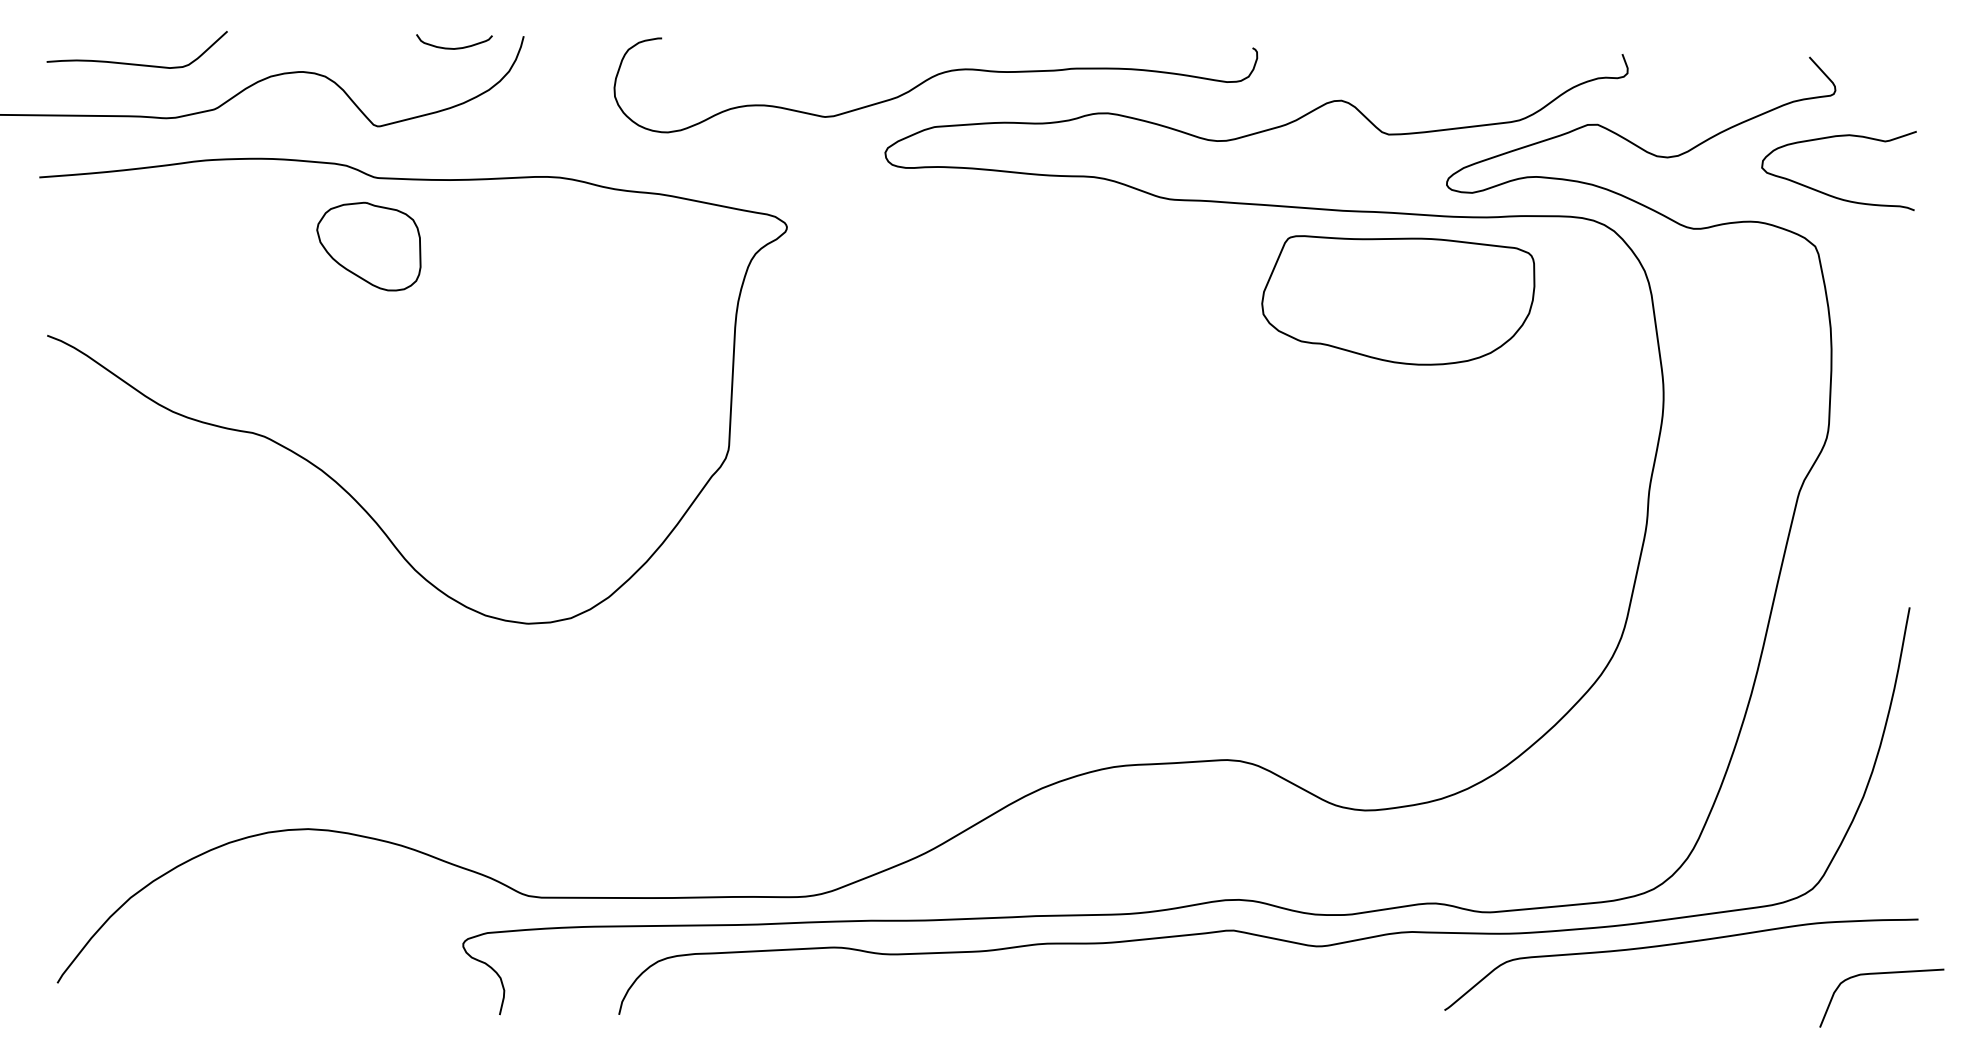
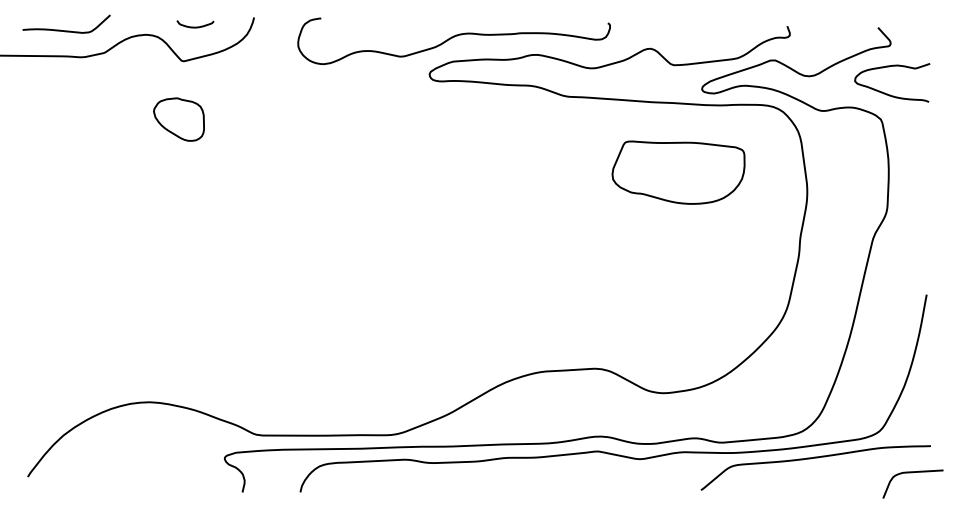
curve: (454, 46) -> (195, 26), moved
part: (1398, 300) -> (678, 172), moved
curve: (336, 479) -> (163, 232), removed

